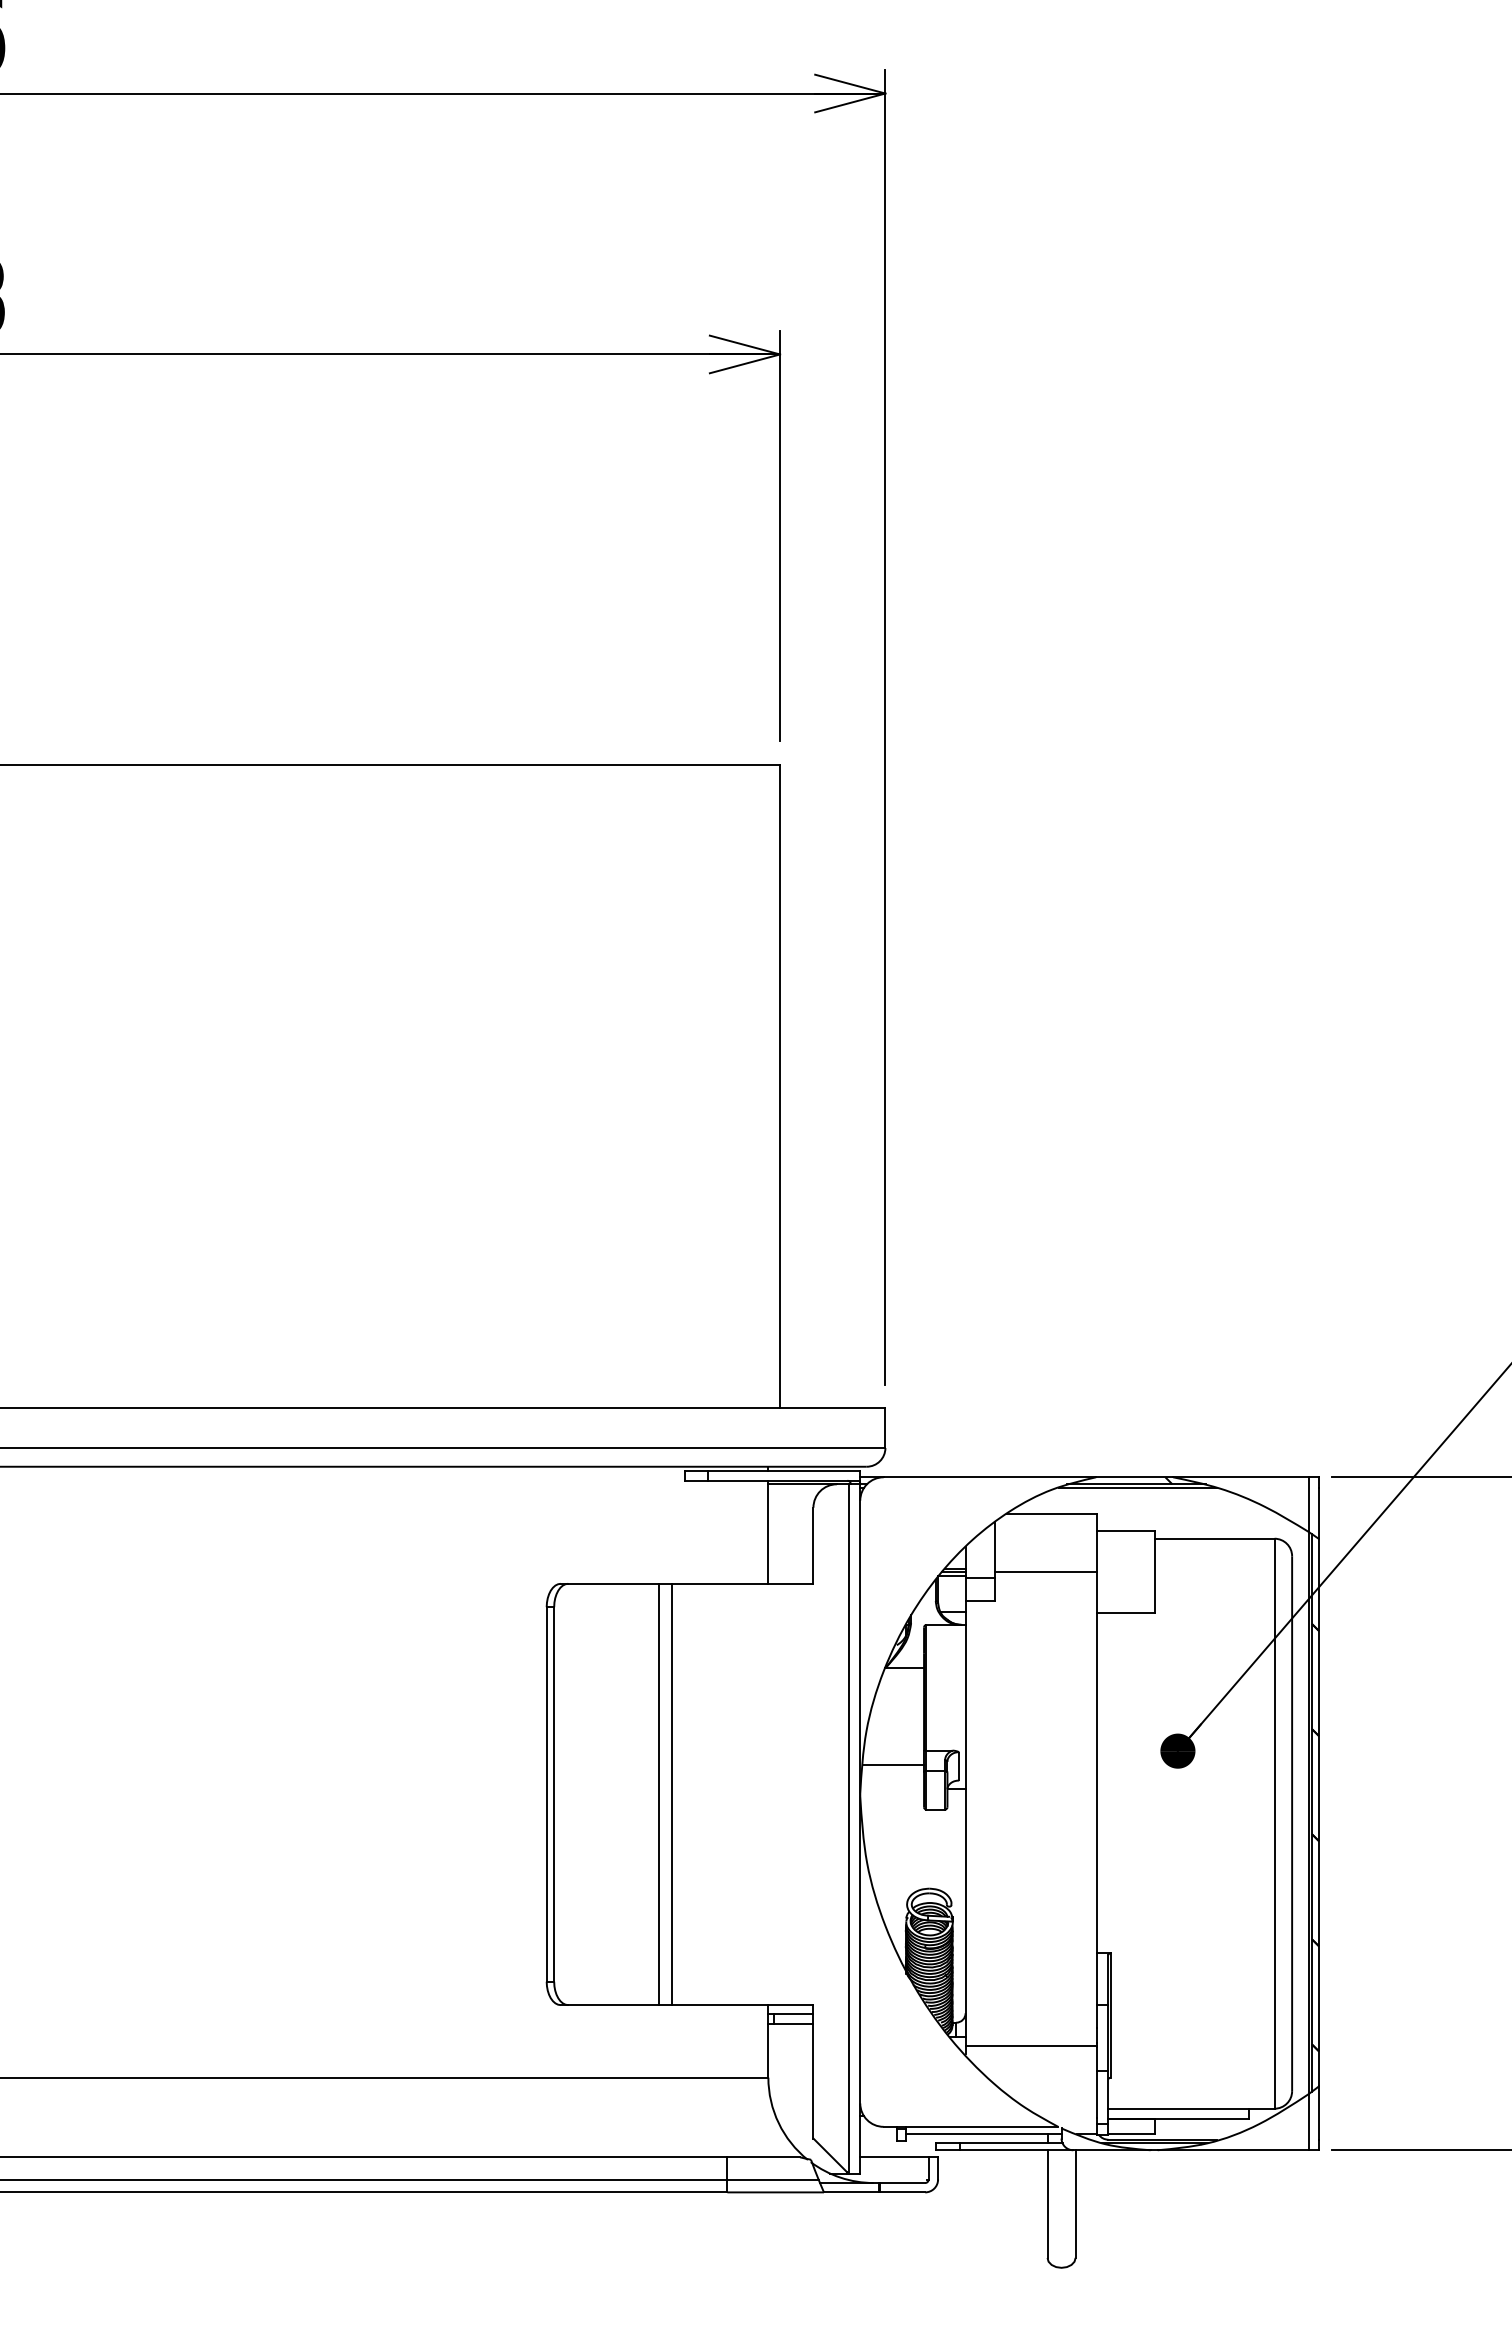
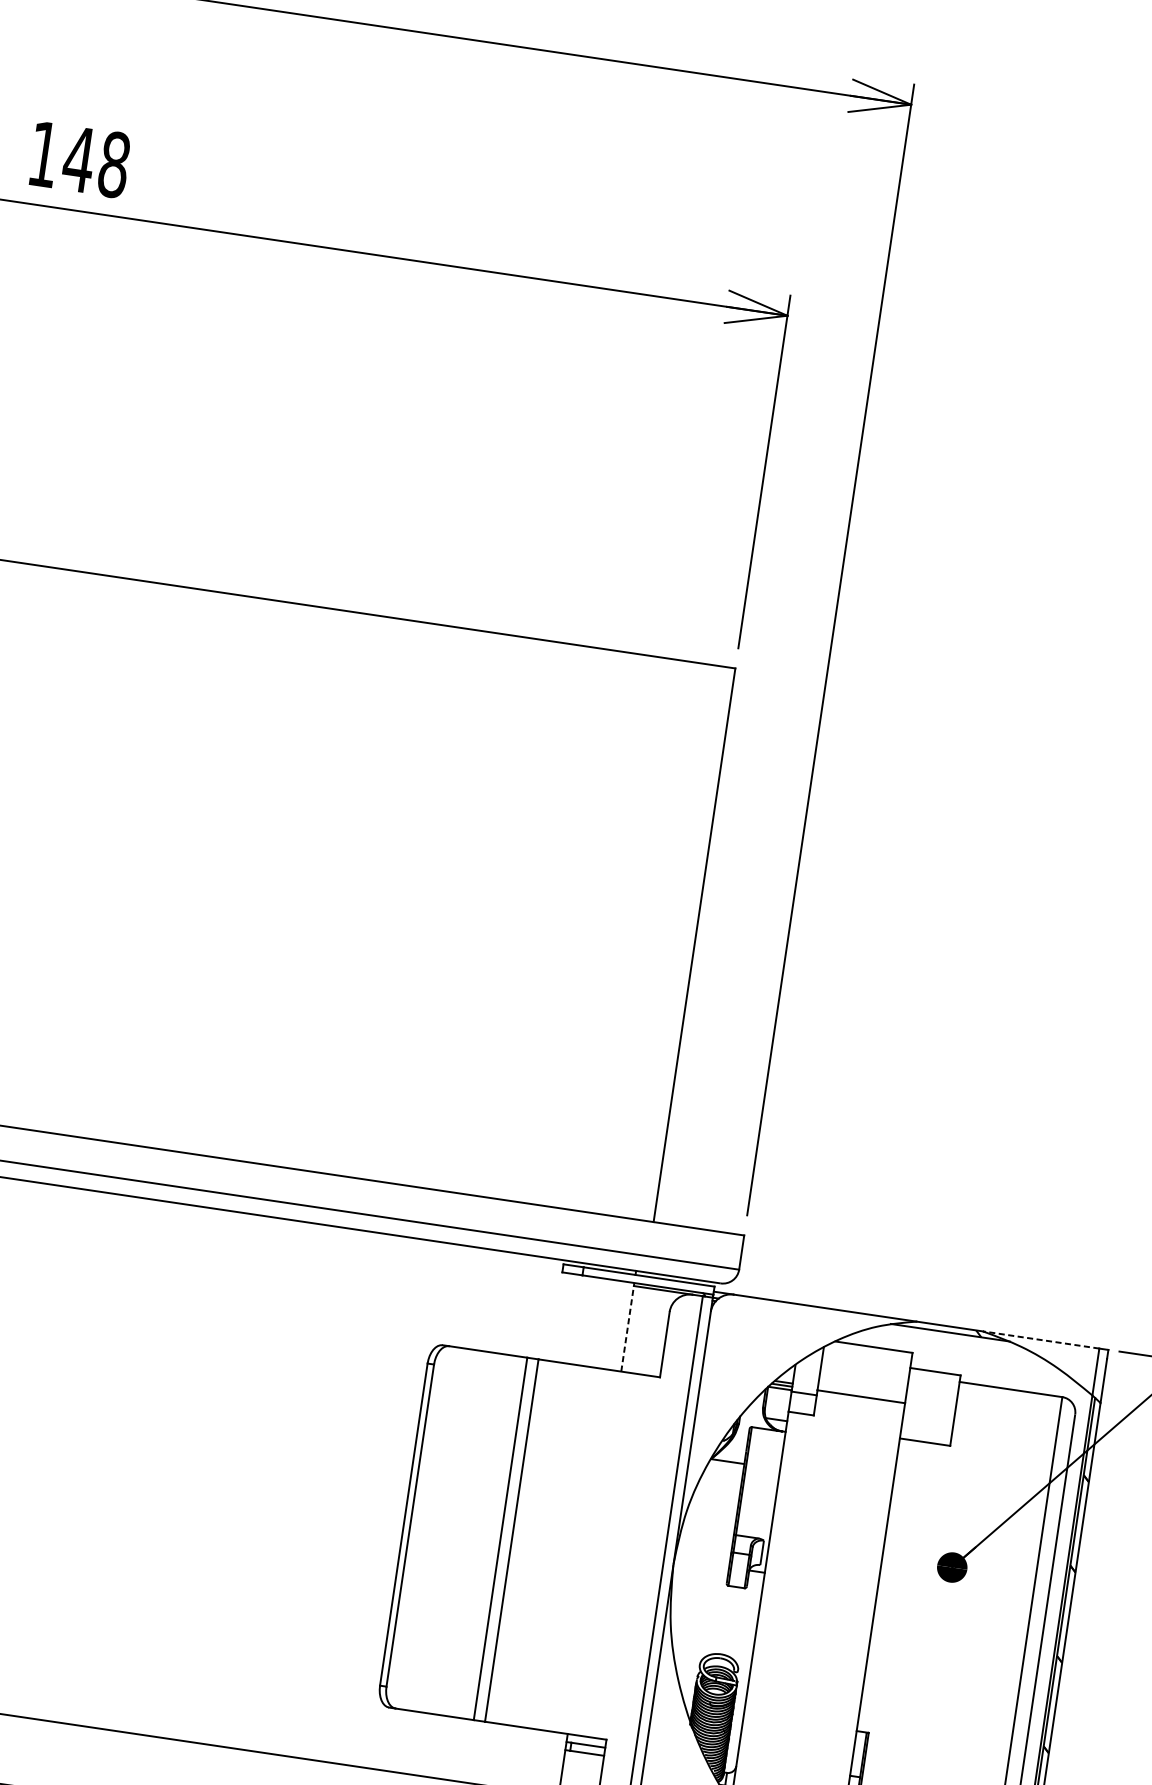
line: (1240, 1477) -> (1040, 1340), solid -> dashed
line: (1137, 1487) -> (950, 1335), removed
line: (768, 1531) -> (628, 1326), solid -> dashed
line: (893, 1765) -> (705, 1543), removed

